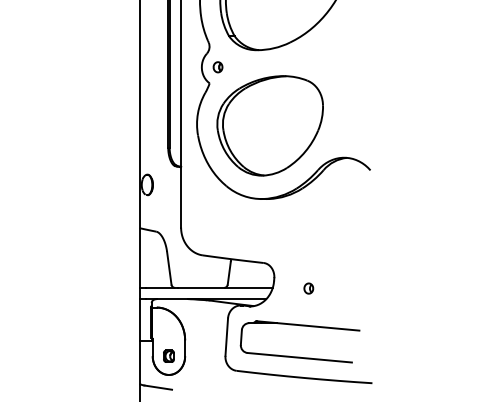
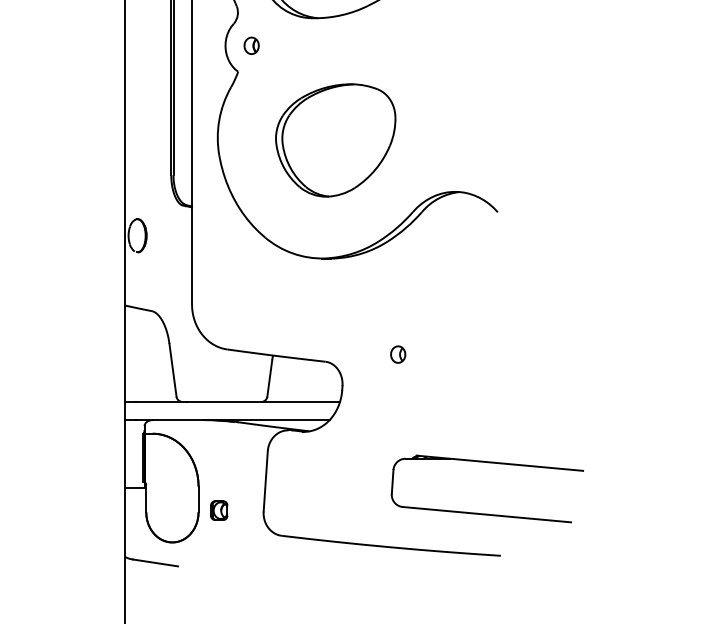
part: (269, 125) -> (334, 139), size x0.7
part: (308, 288) -> (397, 354), moved
part: (168, 355) -> (218, 509), moved
part: (299, 356) -> (486, 512), moved

